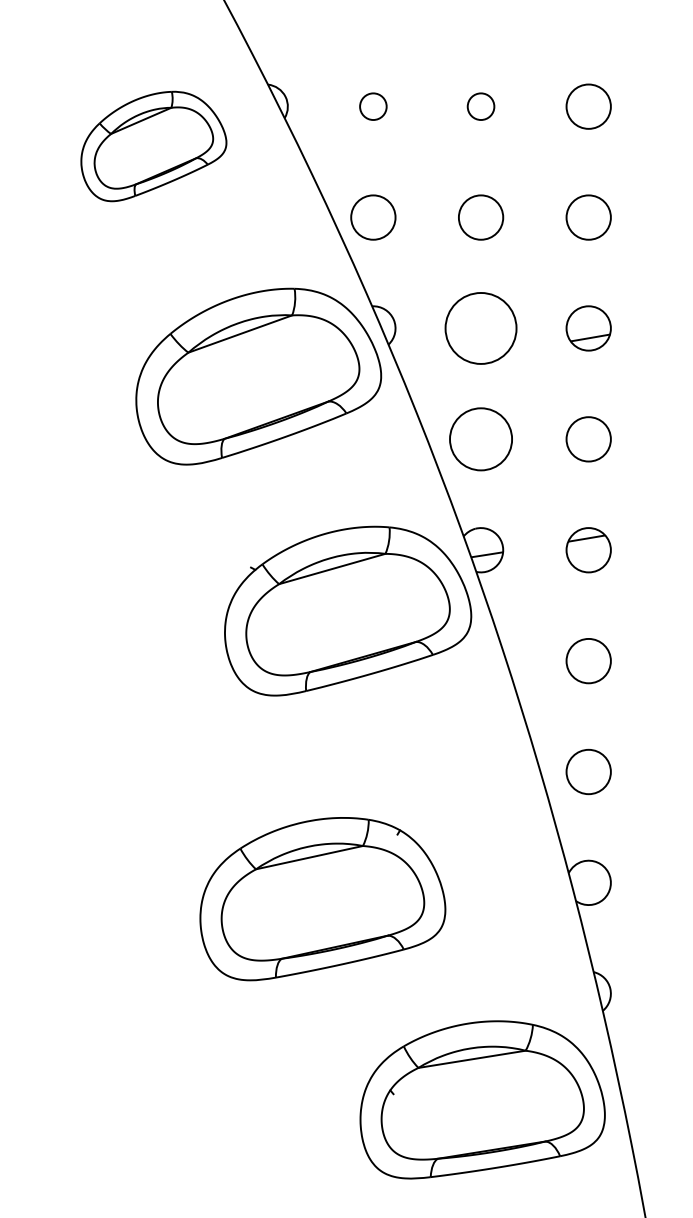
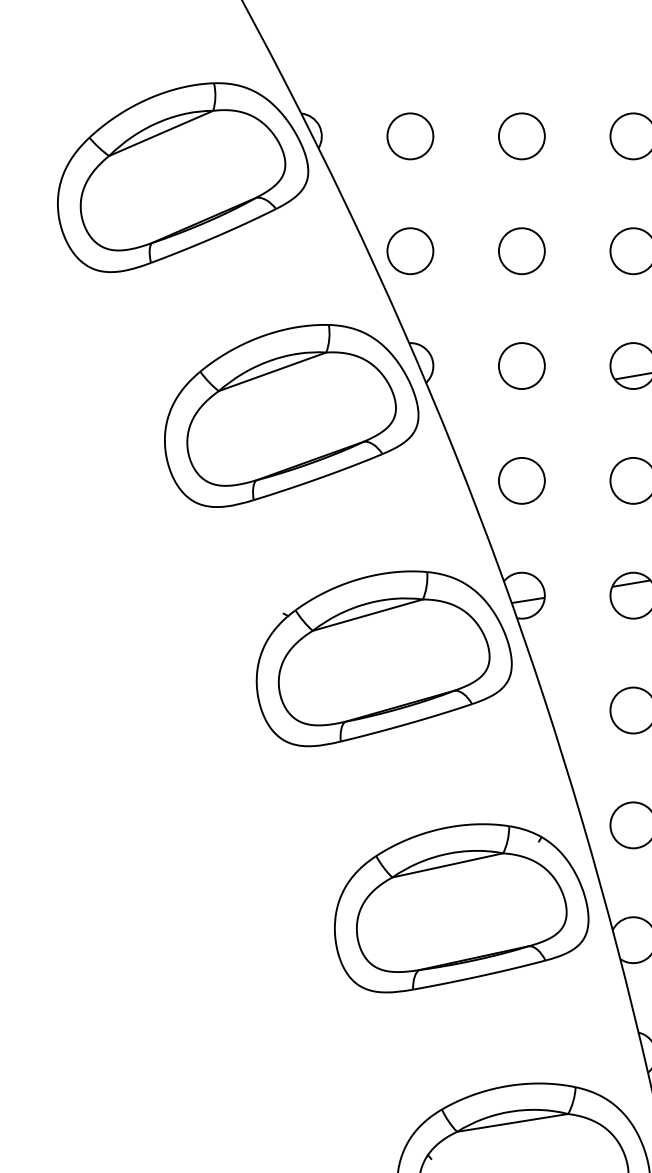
circle: (373, 106) -> (410, 136), size x1.67
circle: (480, 106) -> (521, 136), size x1.67
part: (153, 146) -> (182, 177), size x1.67
circle: (480, 328) -> (521, 366), size x0.62
circle: (480, 439) -> (521, 481), size x0.71
part: (322, 899) -> (461, 908), moved

